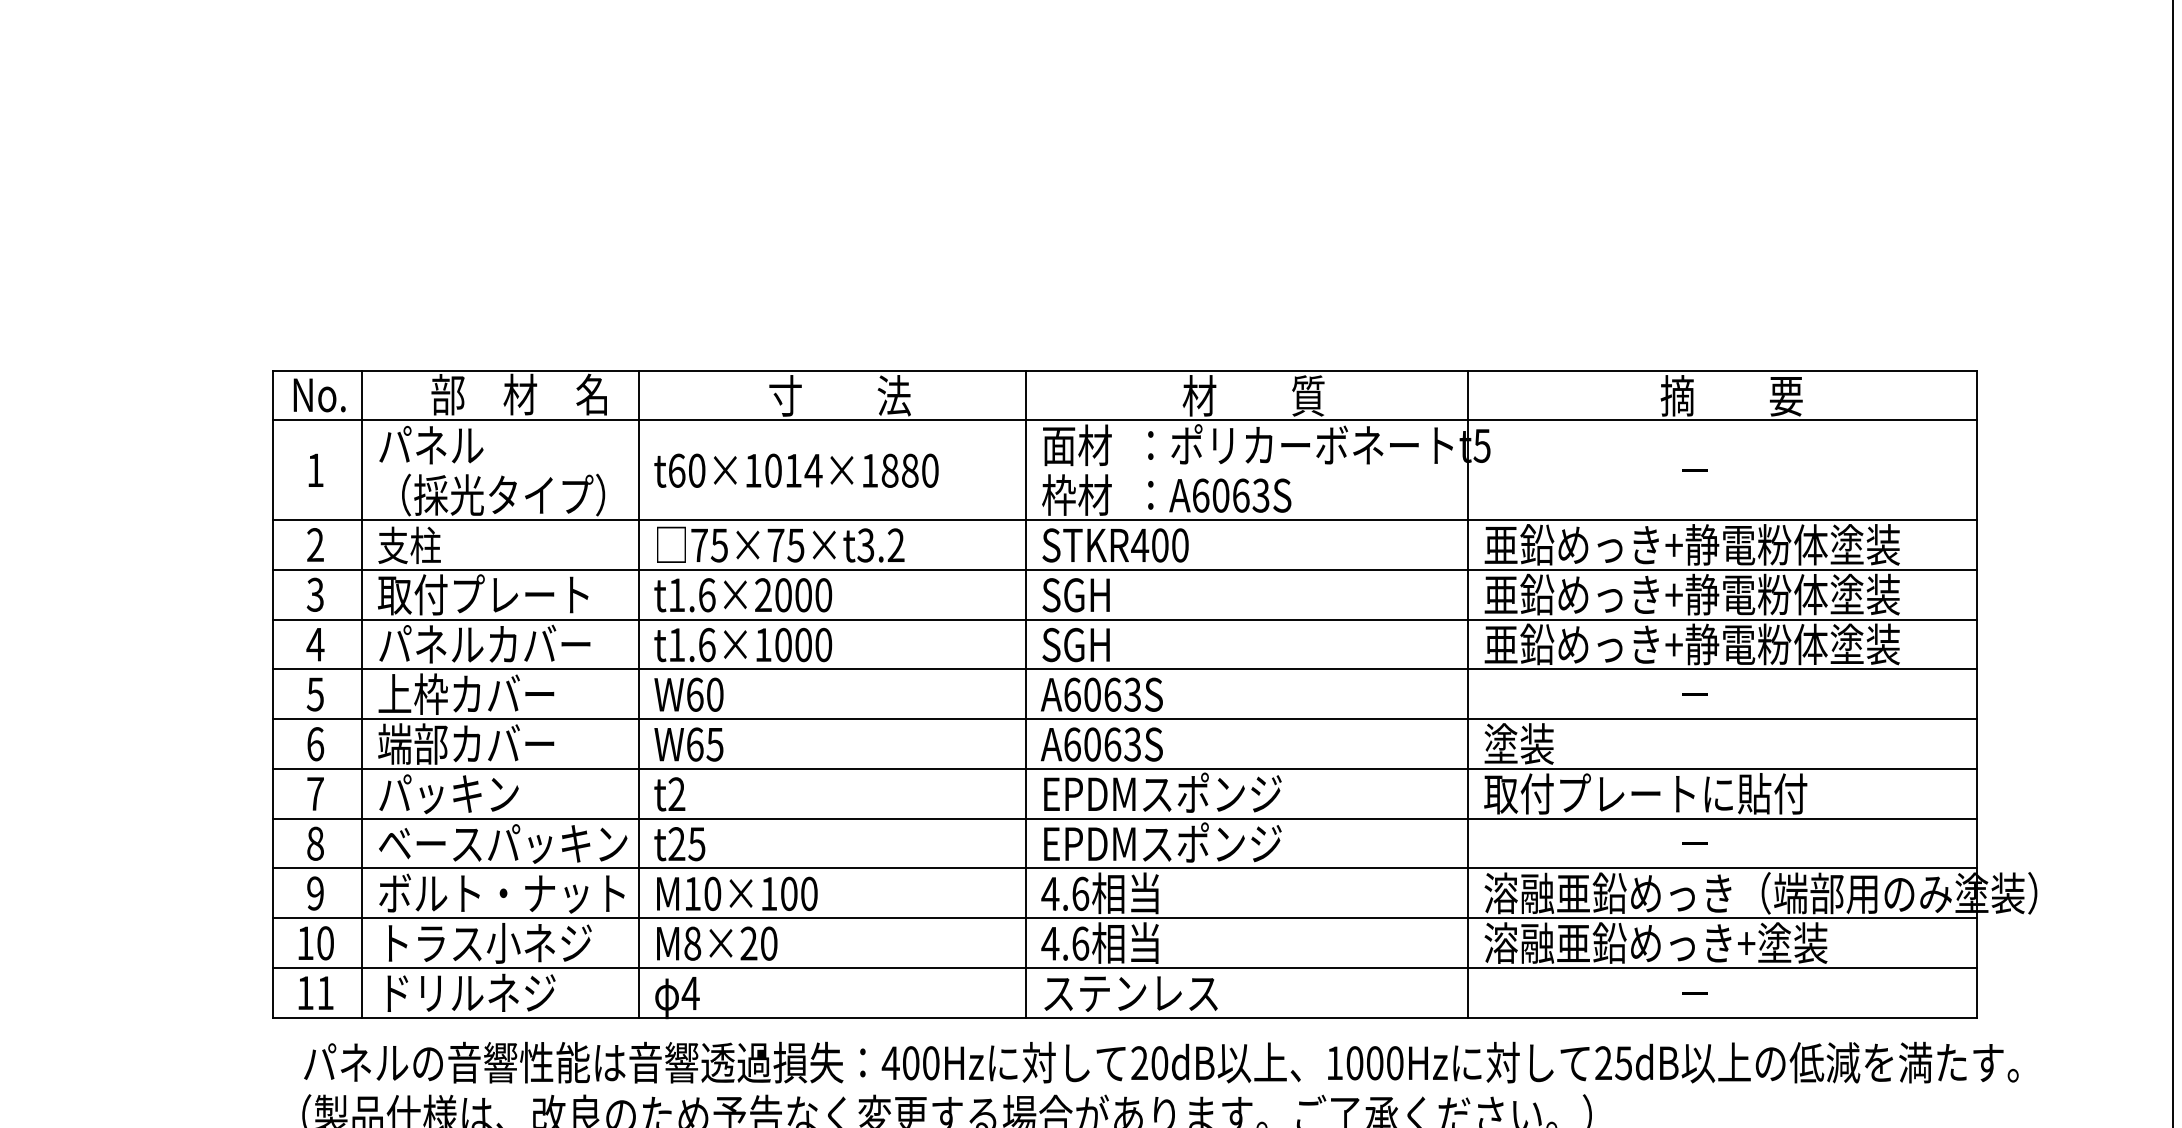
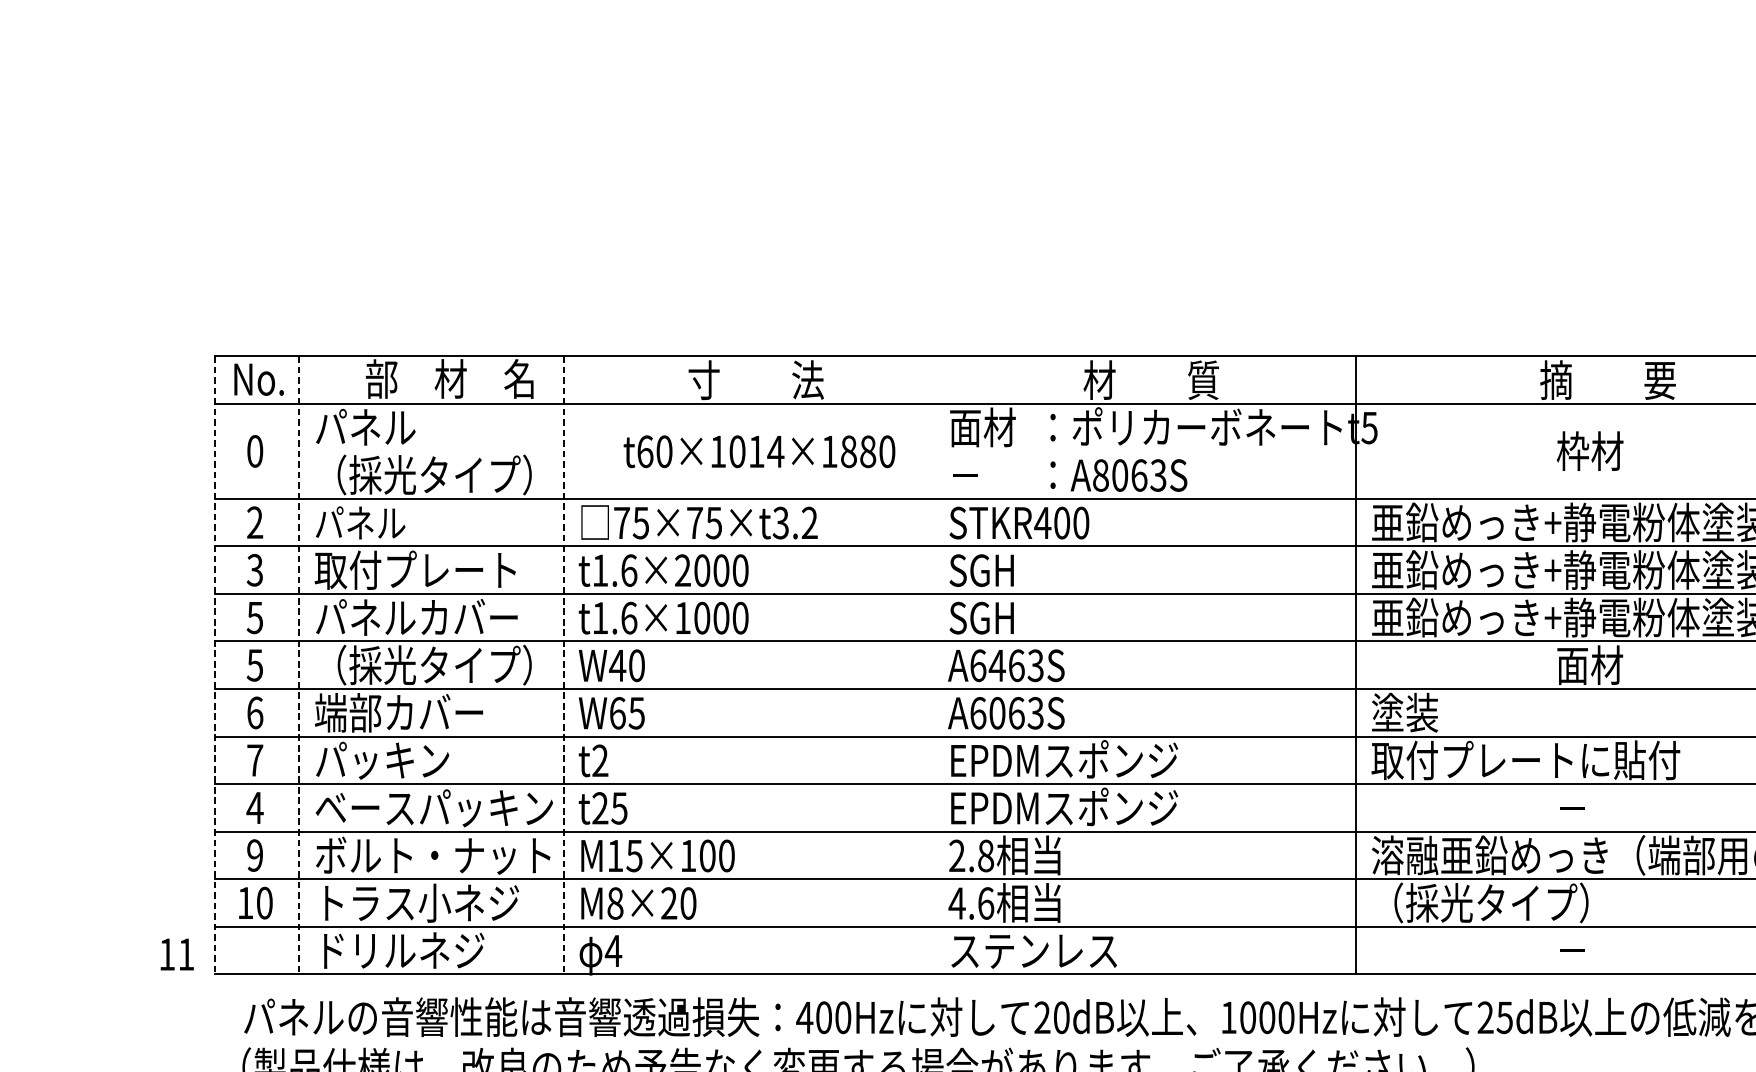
text: (1712, 469) -> (1589, 450), － -> 枠材
text: (315, 470) -> (255, 451), 1 -> 0
text: (796, 470) -> (759, 451), moved
text: (1076, 494) -> (982, 474), 枠材 -> －
text: (1200, 495) -> (1100, 475), A6063S -> A8063S
text: (425, 545) -> (360, 523), 支柱 -> パネル
text: (315, 644) -> (255, 617), 4 -> 5
text: (491, 693) -> (423, 664), 上枠カバー -> （採光タイプ）
line: (1025, 693) -> (933, 664), removed
text: (1712, 693) -> (1589, 664), － -> 面材
line: (273, 694) -> (214, 665), solid -> dashed
line: (361, 694) -> (299, 665), solid -> dashed
line: (638, 694) -> (563, 665), solid -> dashed
text: (694, 694) -> (617, 665), W60 -> W40
text: (1092, 694) -> (997, 665), A6063S -> A6463S
text: (315, 843) -> (255, 807), 8 -> 4
text: (712, 893) -> (634, 855), M10×100 -> M15×100
text: (1065, 893) -> (971, 855), 4.6 -> 2.8
text: (1655, 942) -> (1535, 902), 溶融亜鉛めっき+塗装 -> （採光タイプ）
text: (315, 992) -> (176, 953), moved

